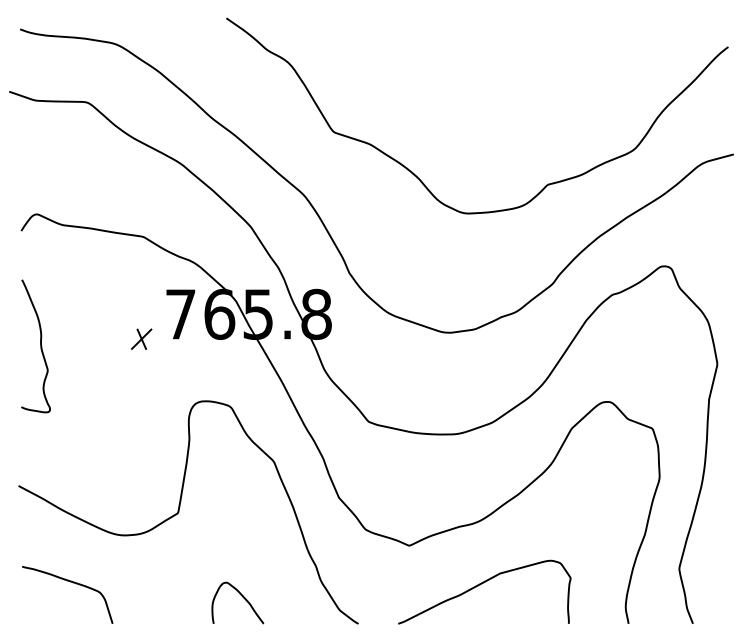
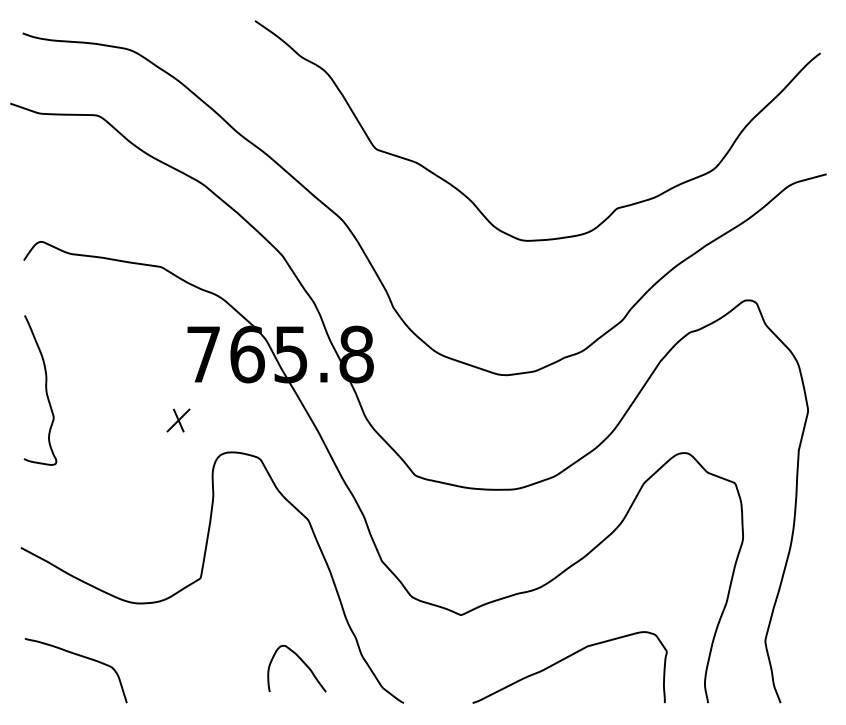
part: (141, 339) -> (178, 420), moved
curve: (480, 585) -> (565, 659), moved
curve: (242, 597) -> (302, 662), moved

